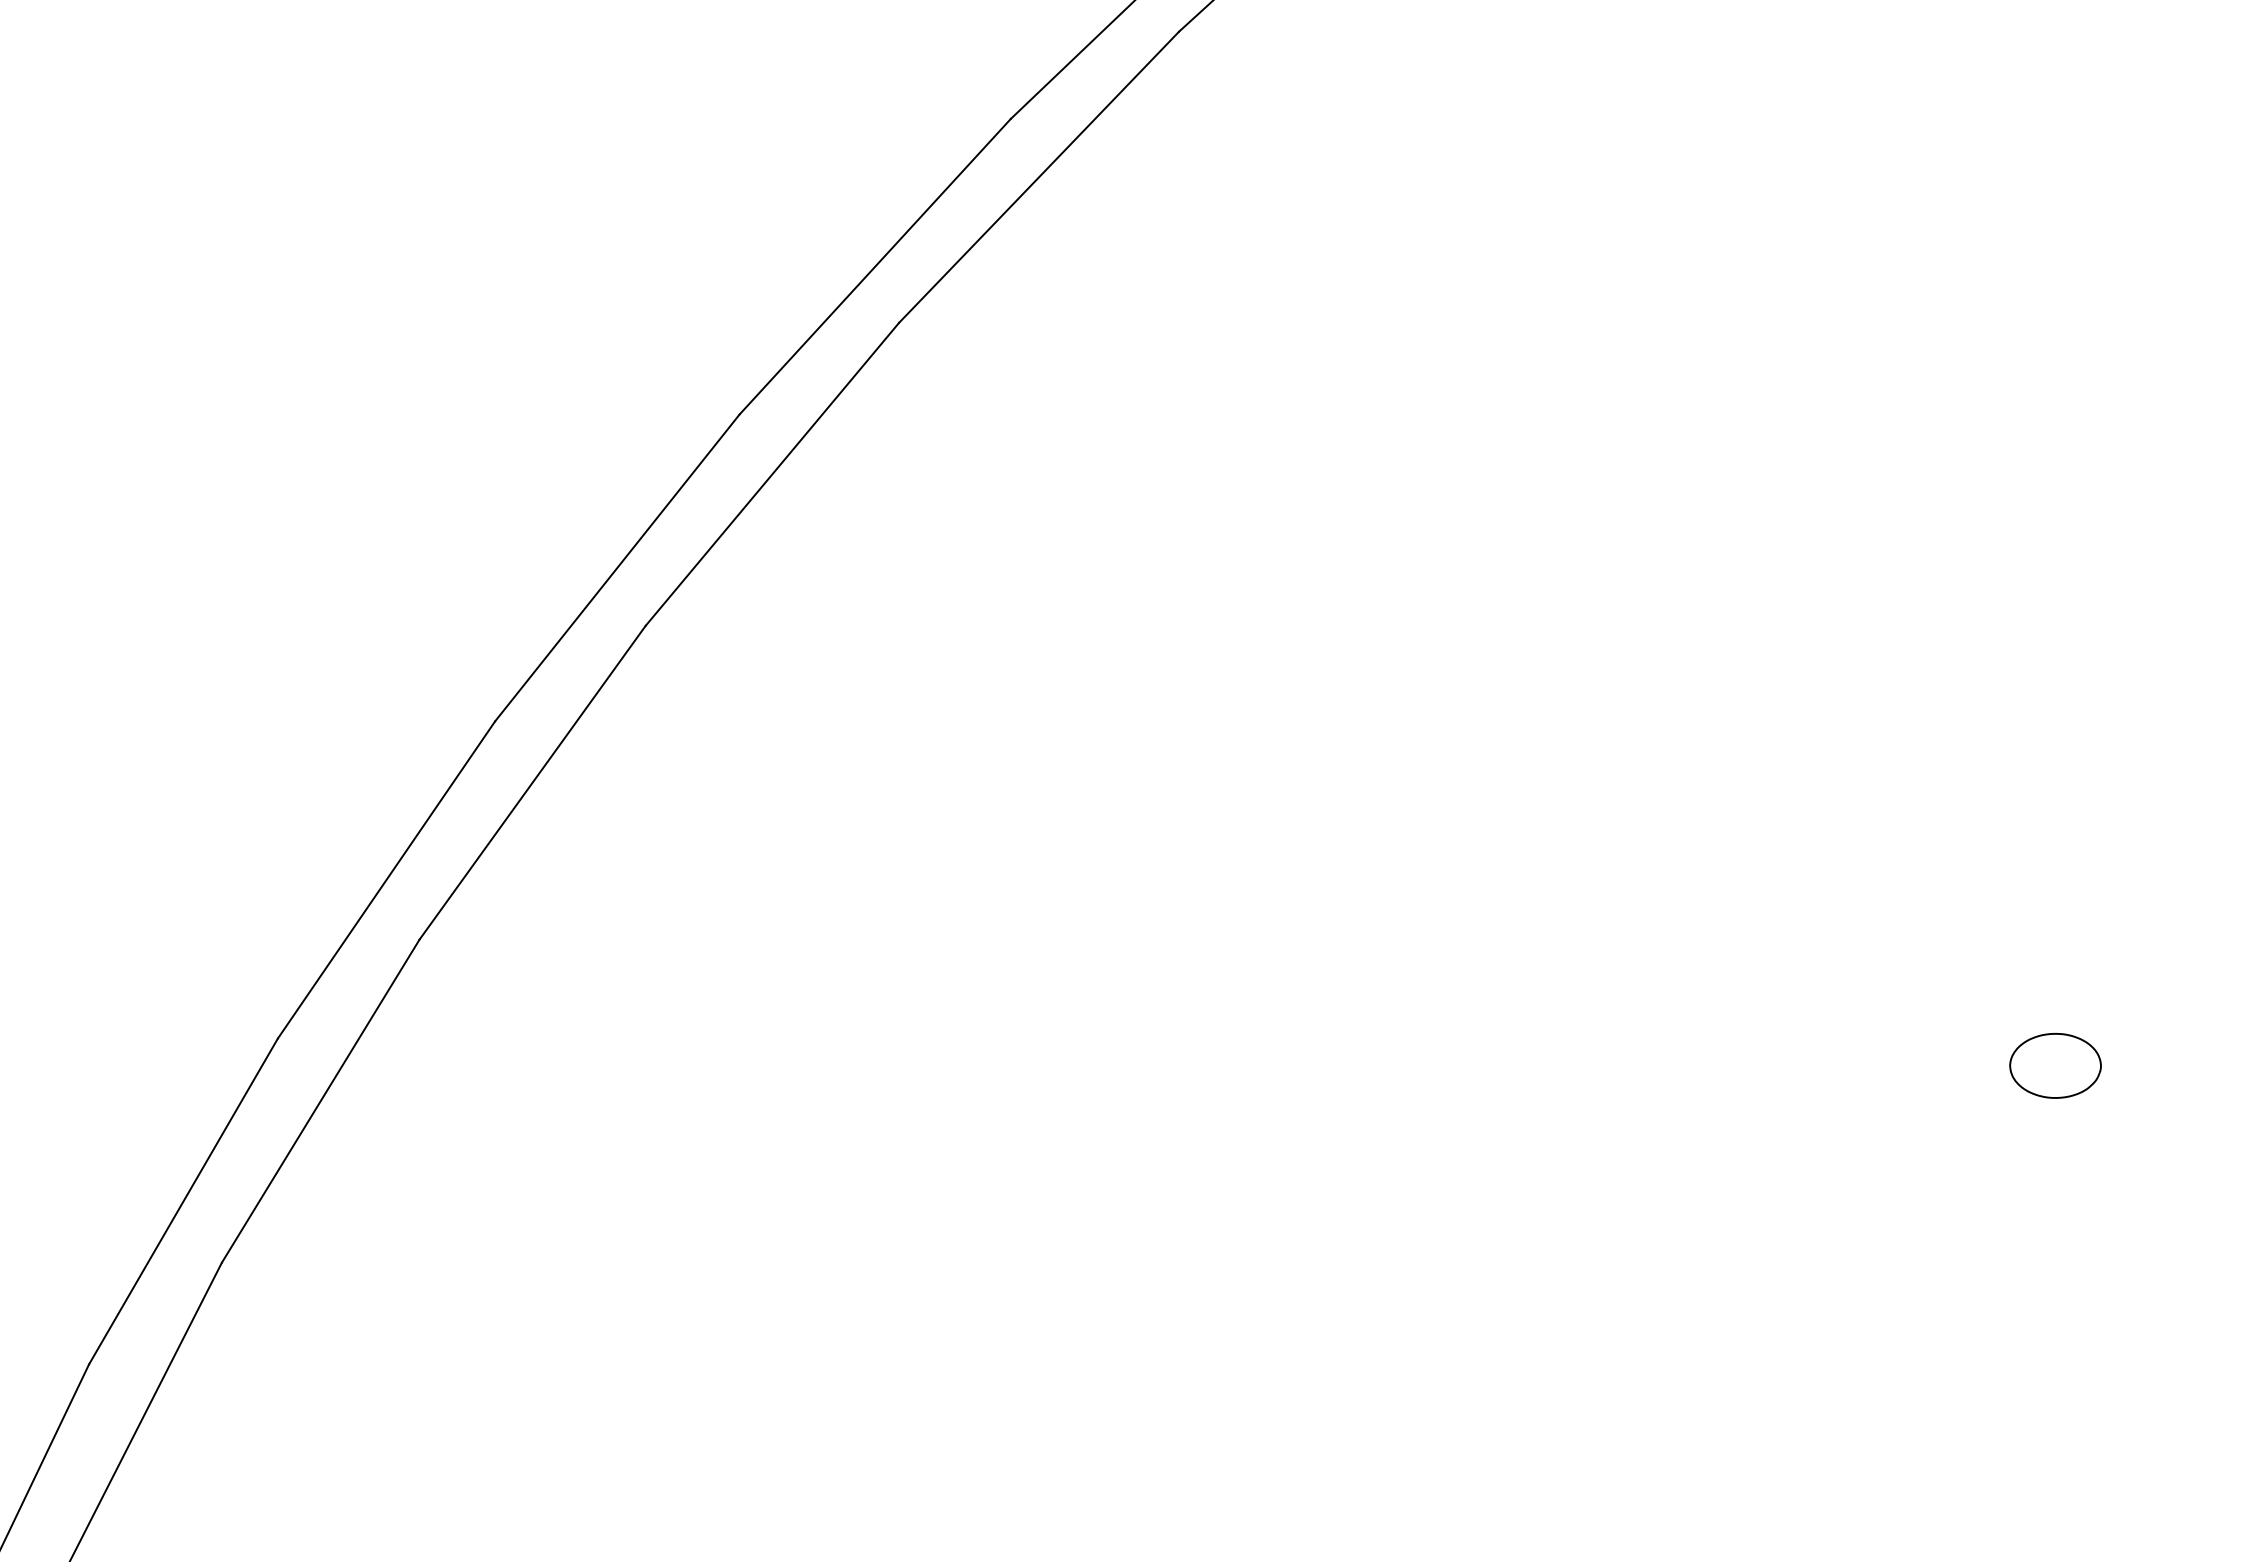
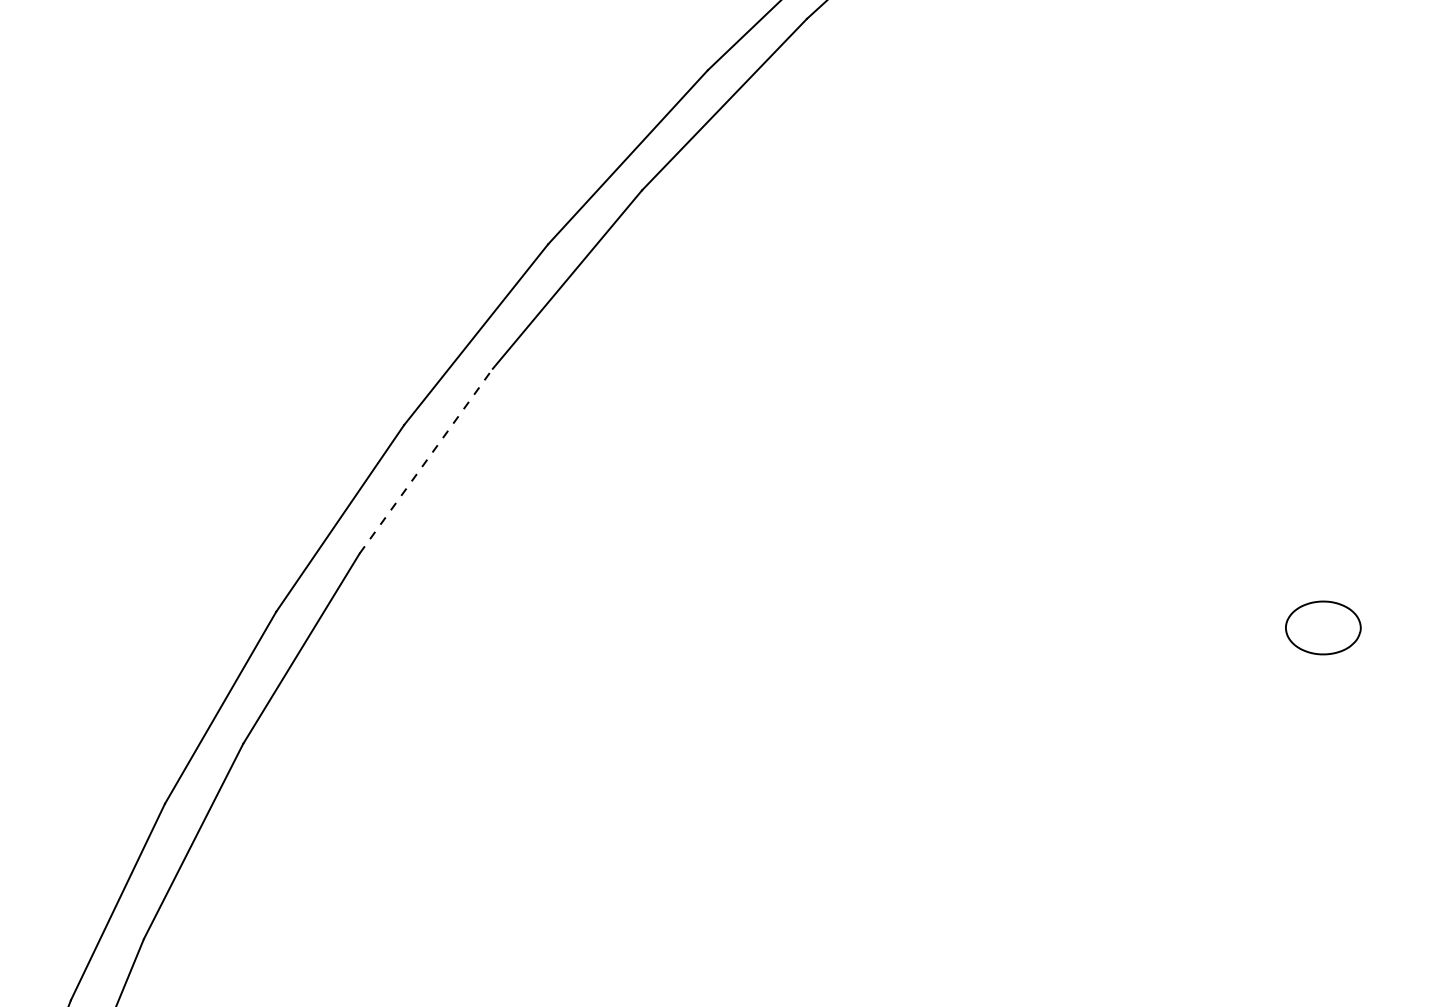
line: (533, 783) -> (426, 461), solid -> dashed
part: (2054, 1065) -> (1322, 627), size x1.4

